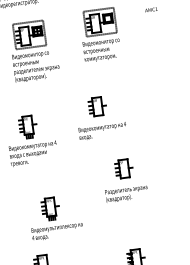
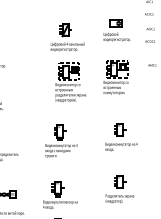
part: (101, 117) -> (121, 137), moved
part: (124, 180) -> (119, 189), moved
part: (55, 216) -> (60, 194), moved

